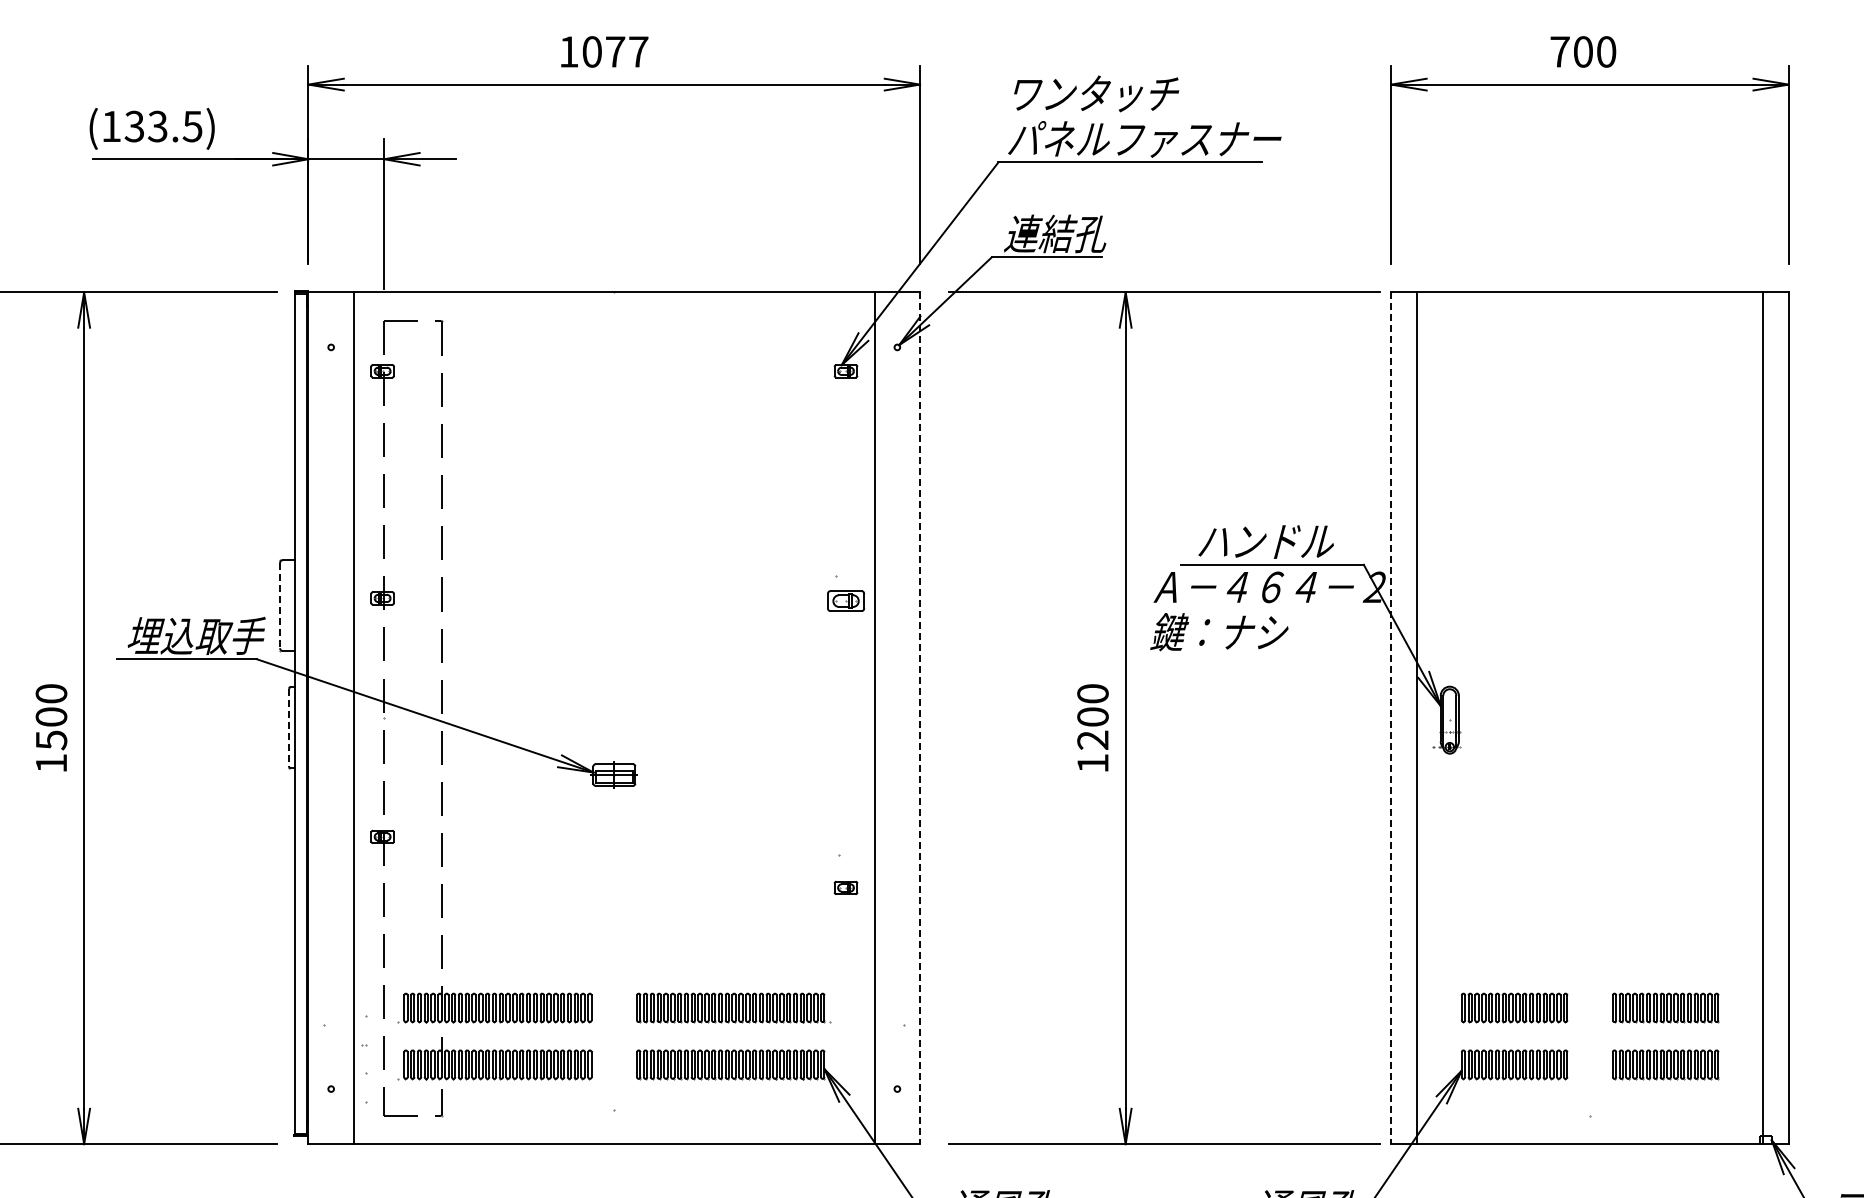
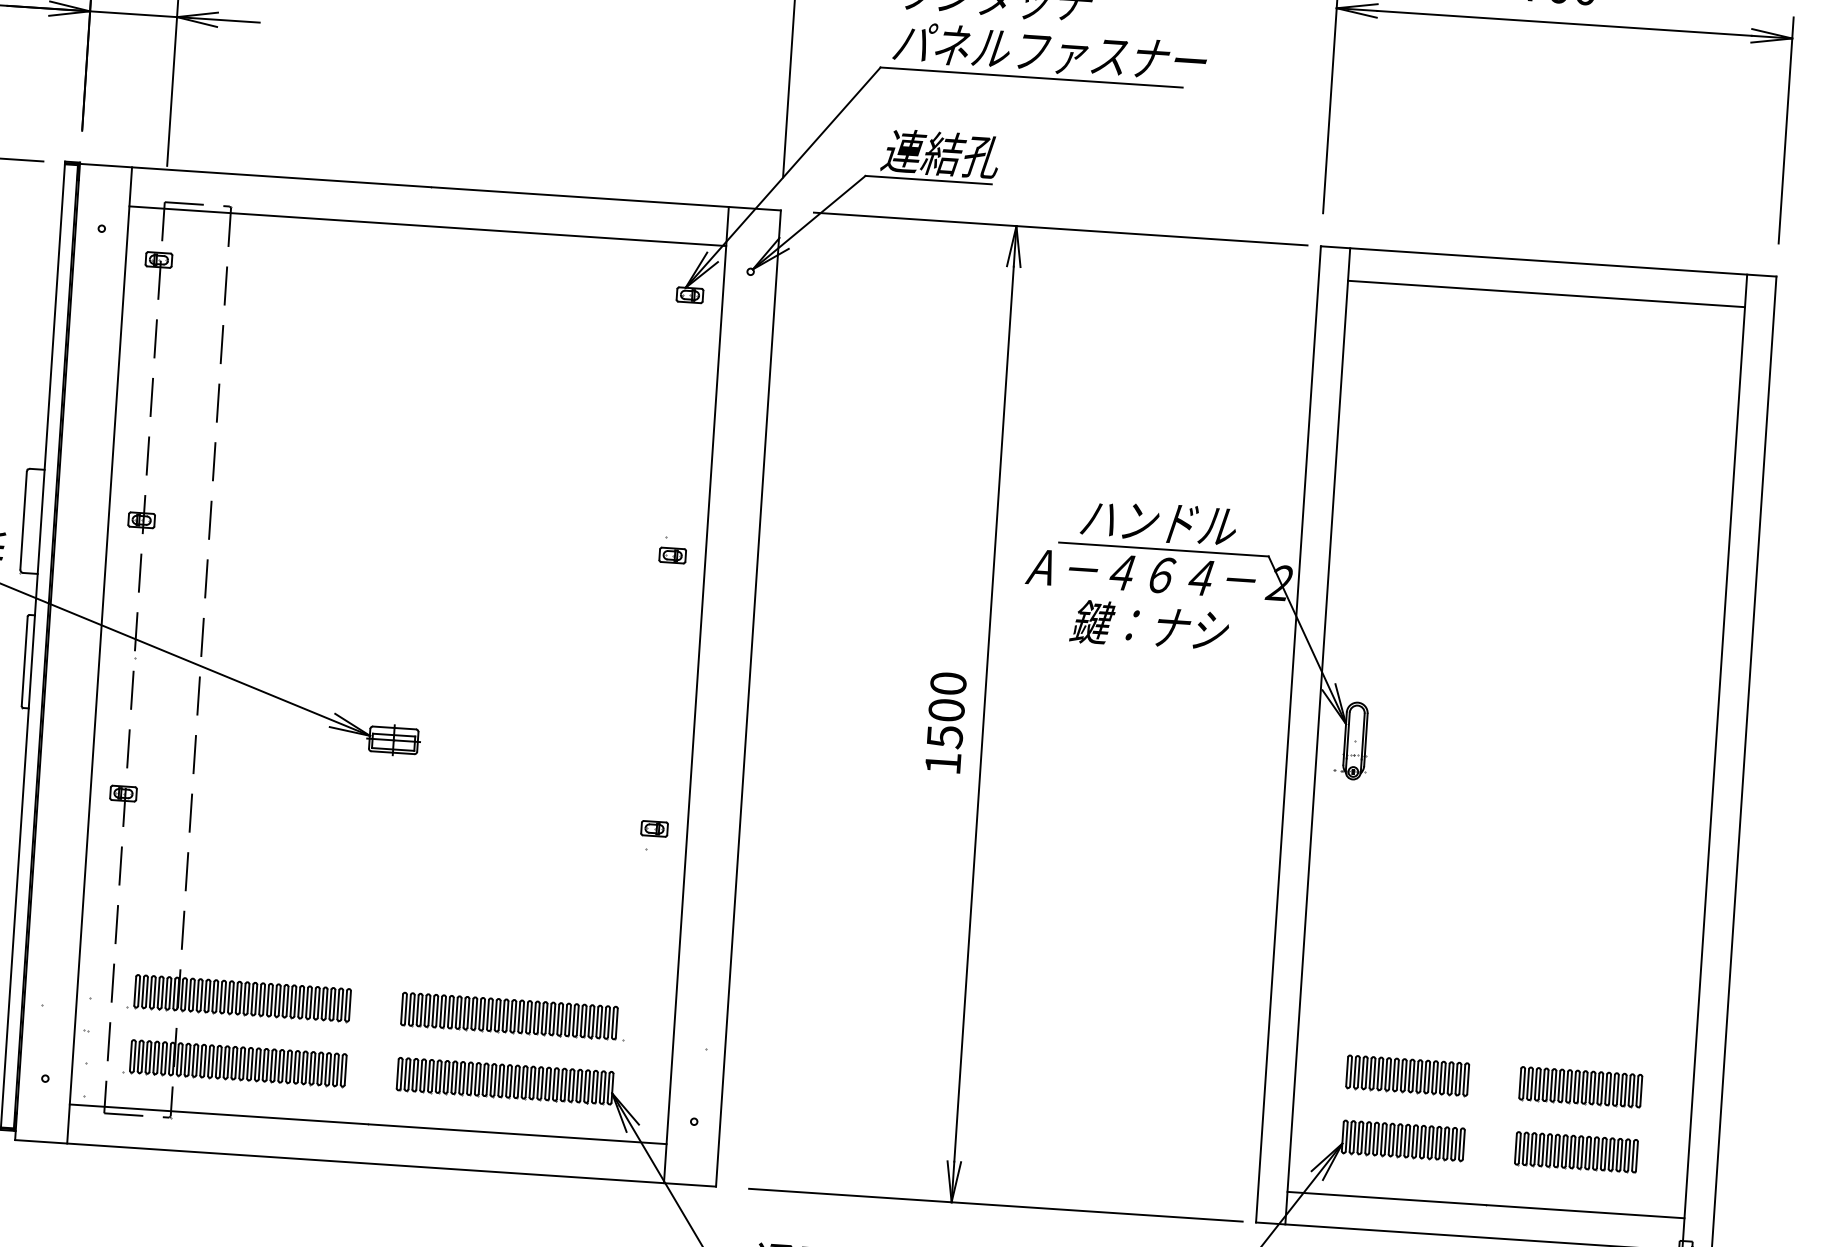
line: (1589, 320) -> (1545, 293), added
line: (613, 326) -> (426, 226), added
part: (845, 593) -> (672, 549), size x0.62
line: (280, 605) -> (24, 520), dashed -> solid
text: (1219, 632) -> (1149, 626), moved
line: (920, 718) -> (748, 698), dashed -> solid
line: (1391, 718) -> (1288, 734), dashed -> solid
line: (289, 727) -> (25, 661), dashed -> solid
text: (1092, 740) -> (944, 737), 1200 -> 1500
part: (845, 887) -> (653, 828), moved
line: (613, 1110) -> (367, 1124), added
line: (1589, 1115) -> (1485, 1204), added

